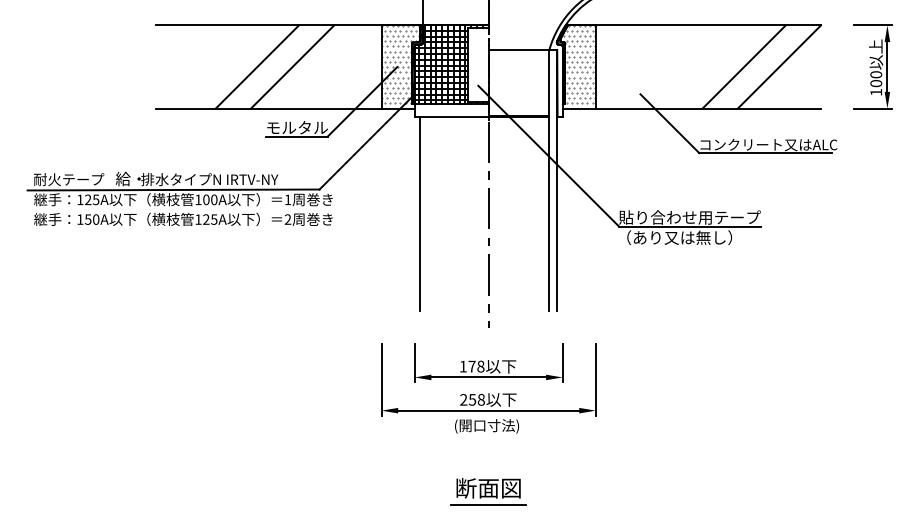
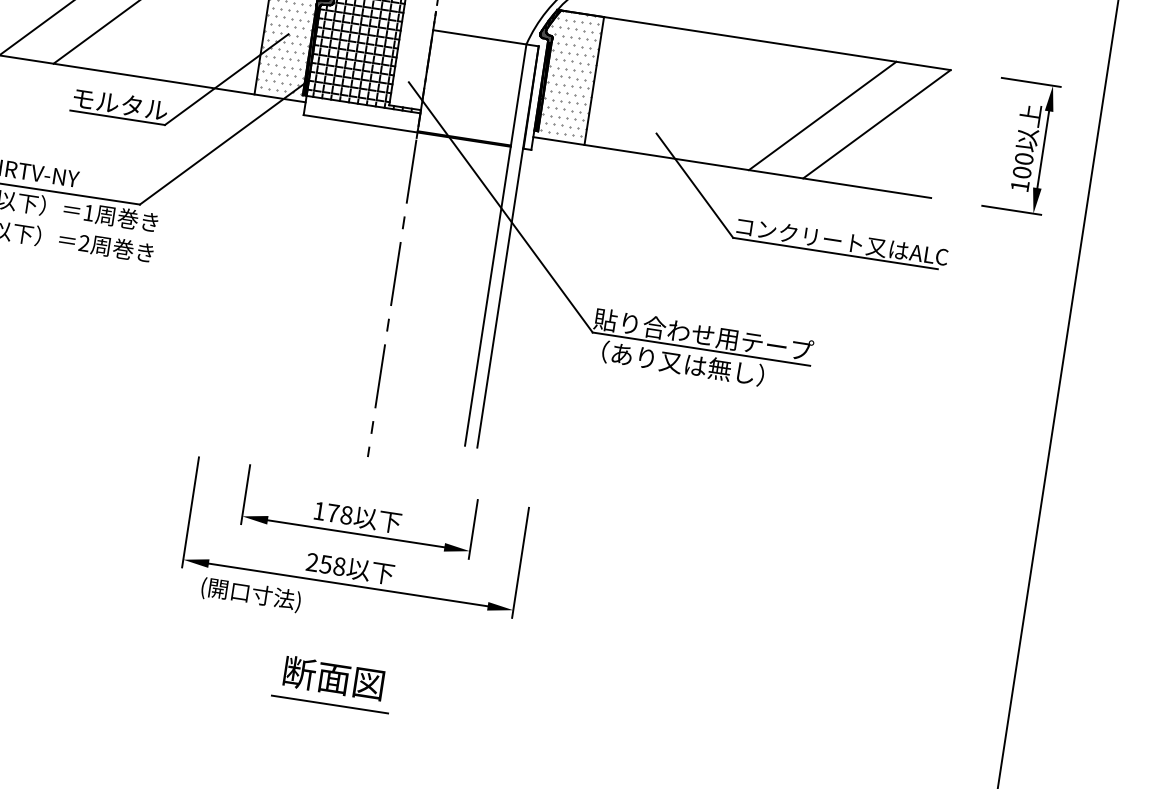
line: (420, 213) -> (289, 265), removed
text: (486, 426) -> (250, 594), moved
part: (488, 491) -> (332, 683), moved

